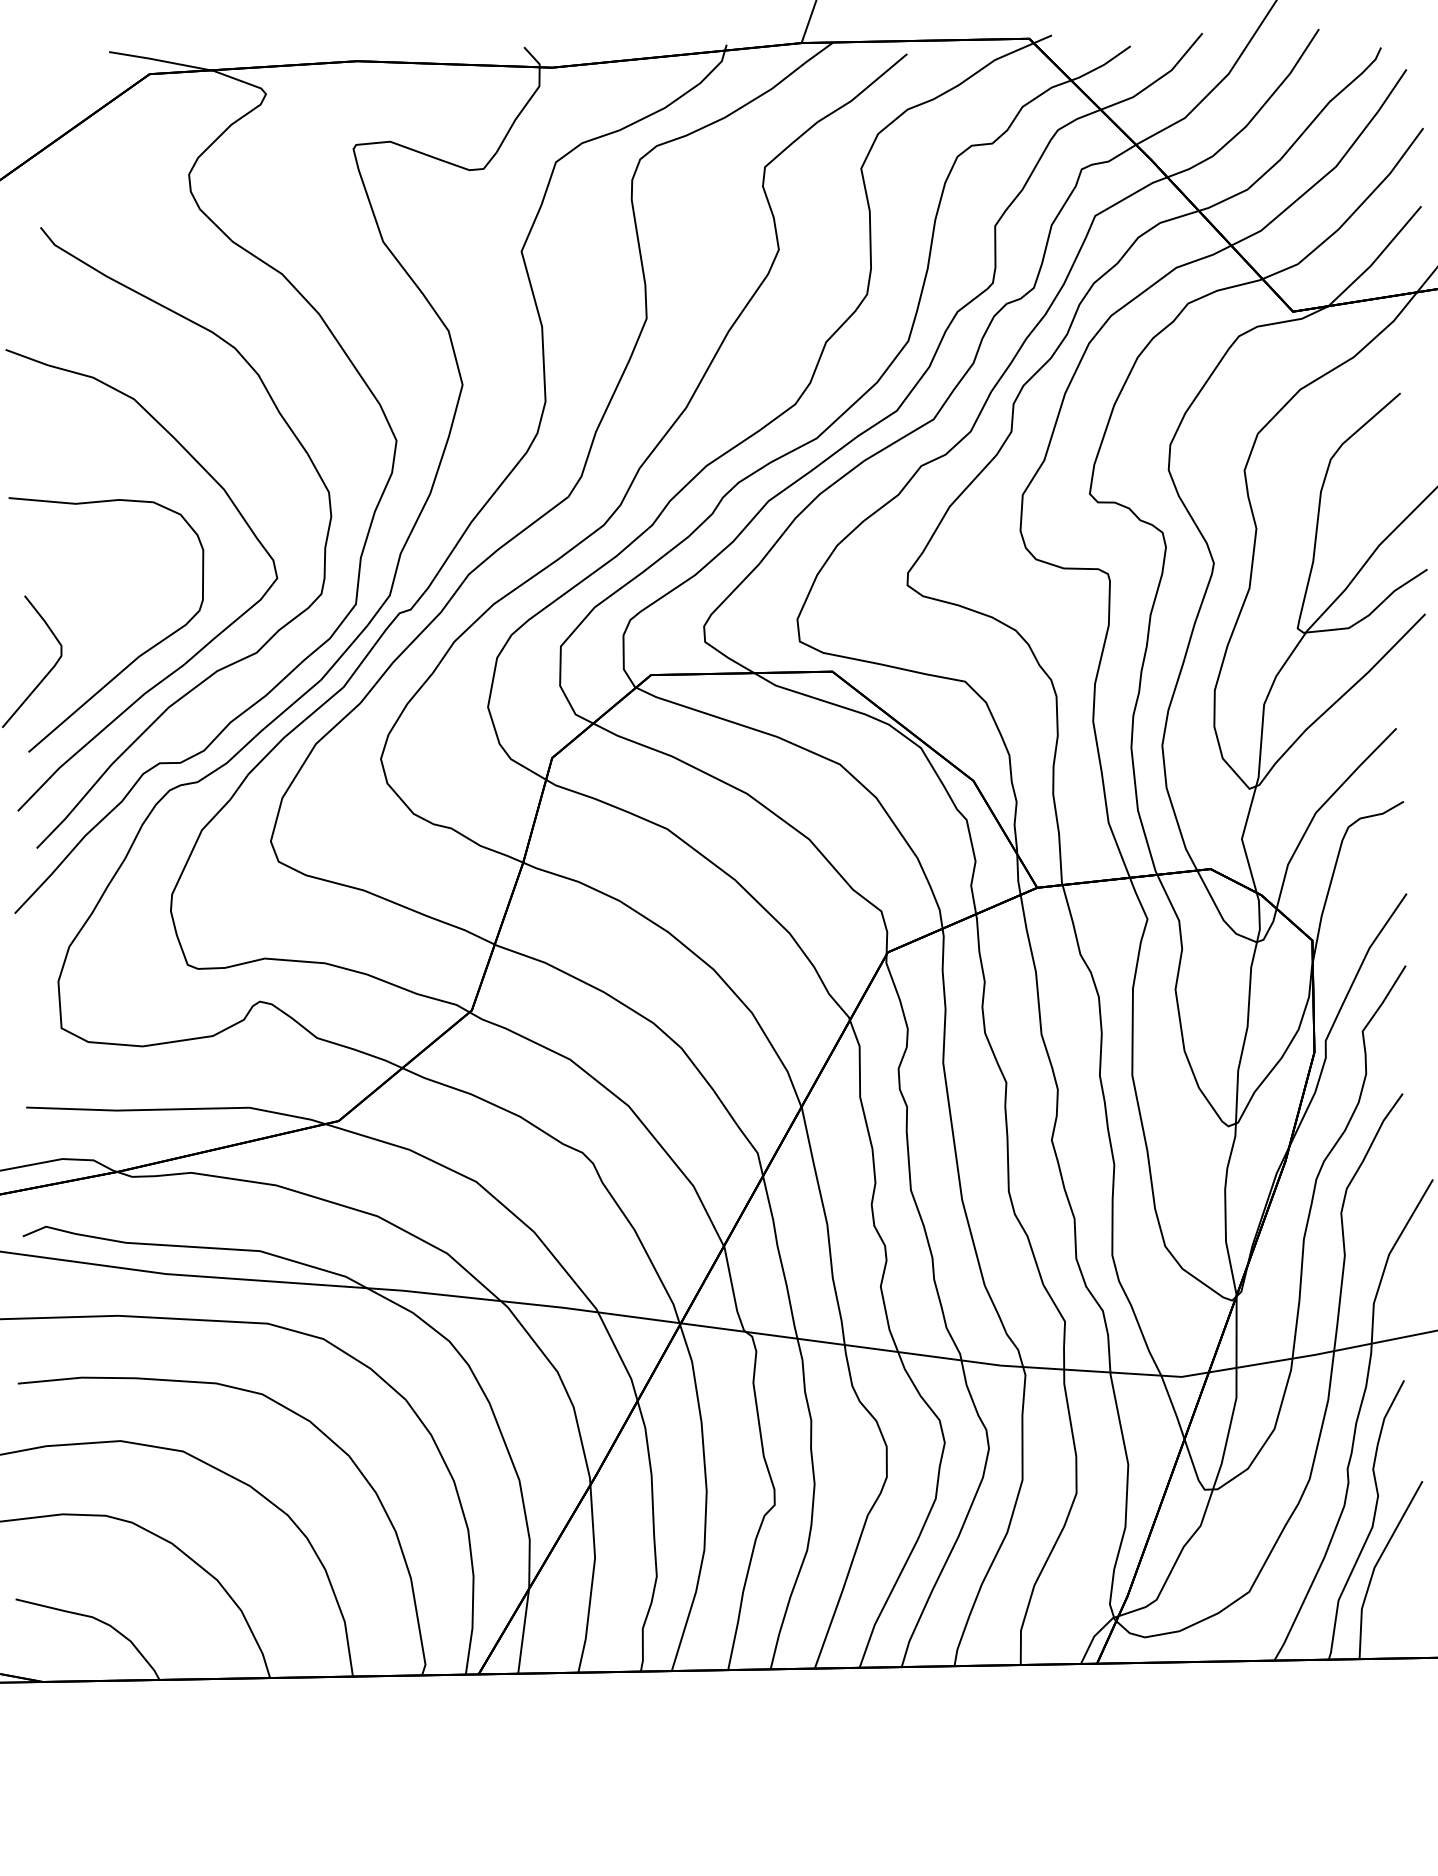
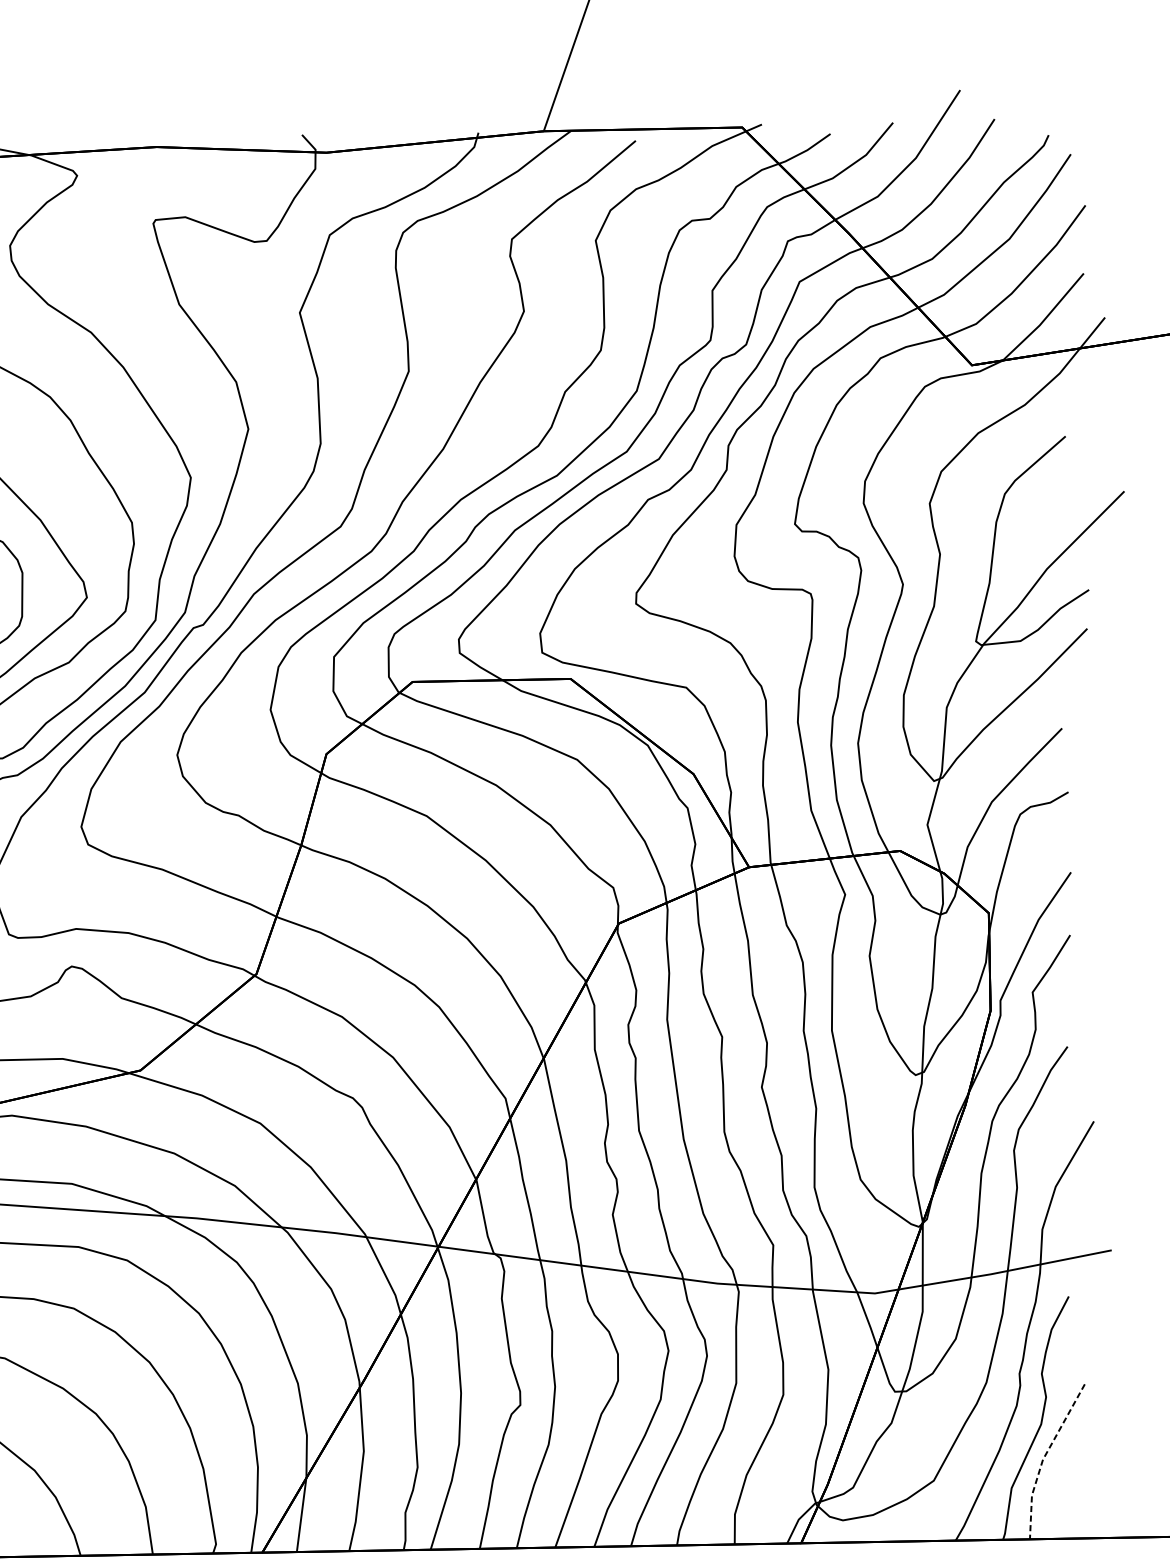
line: (1375, 1566) -> (1043, 1458), solid -> dashed

